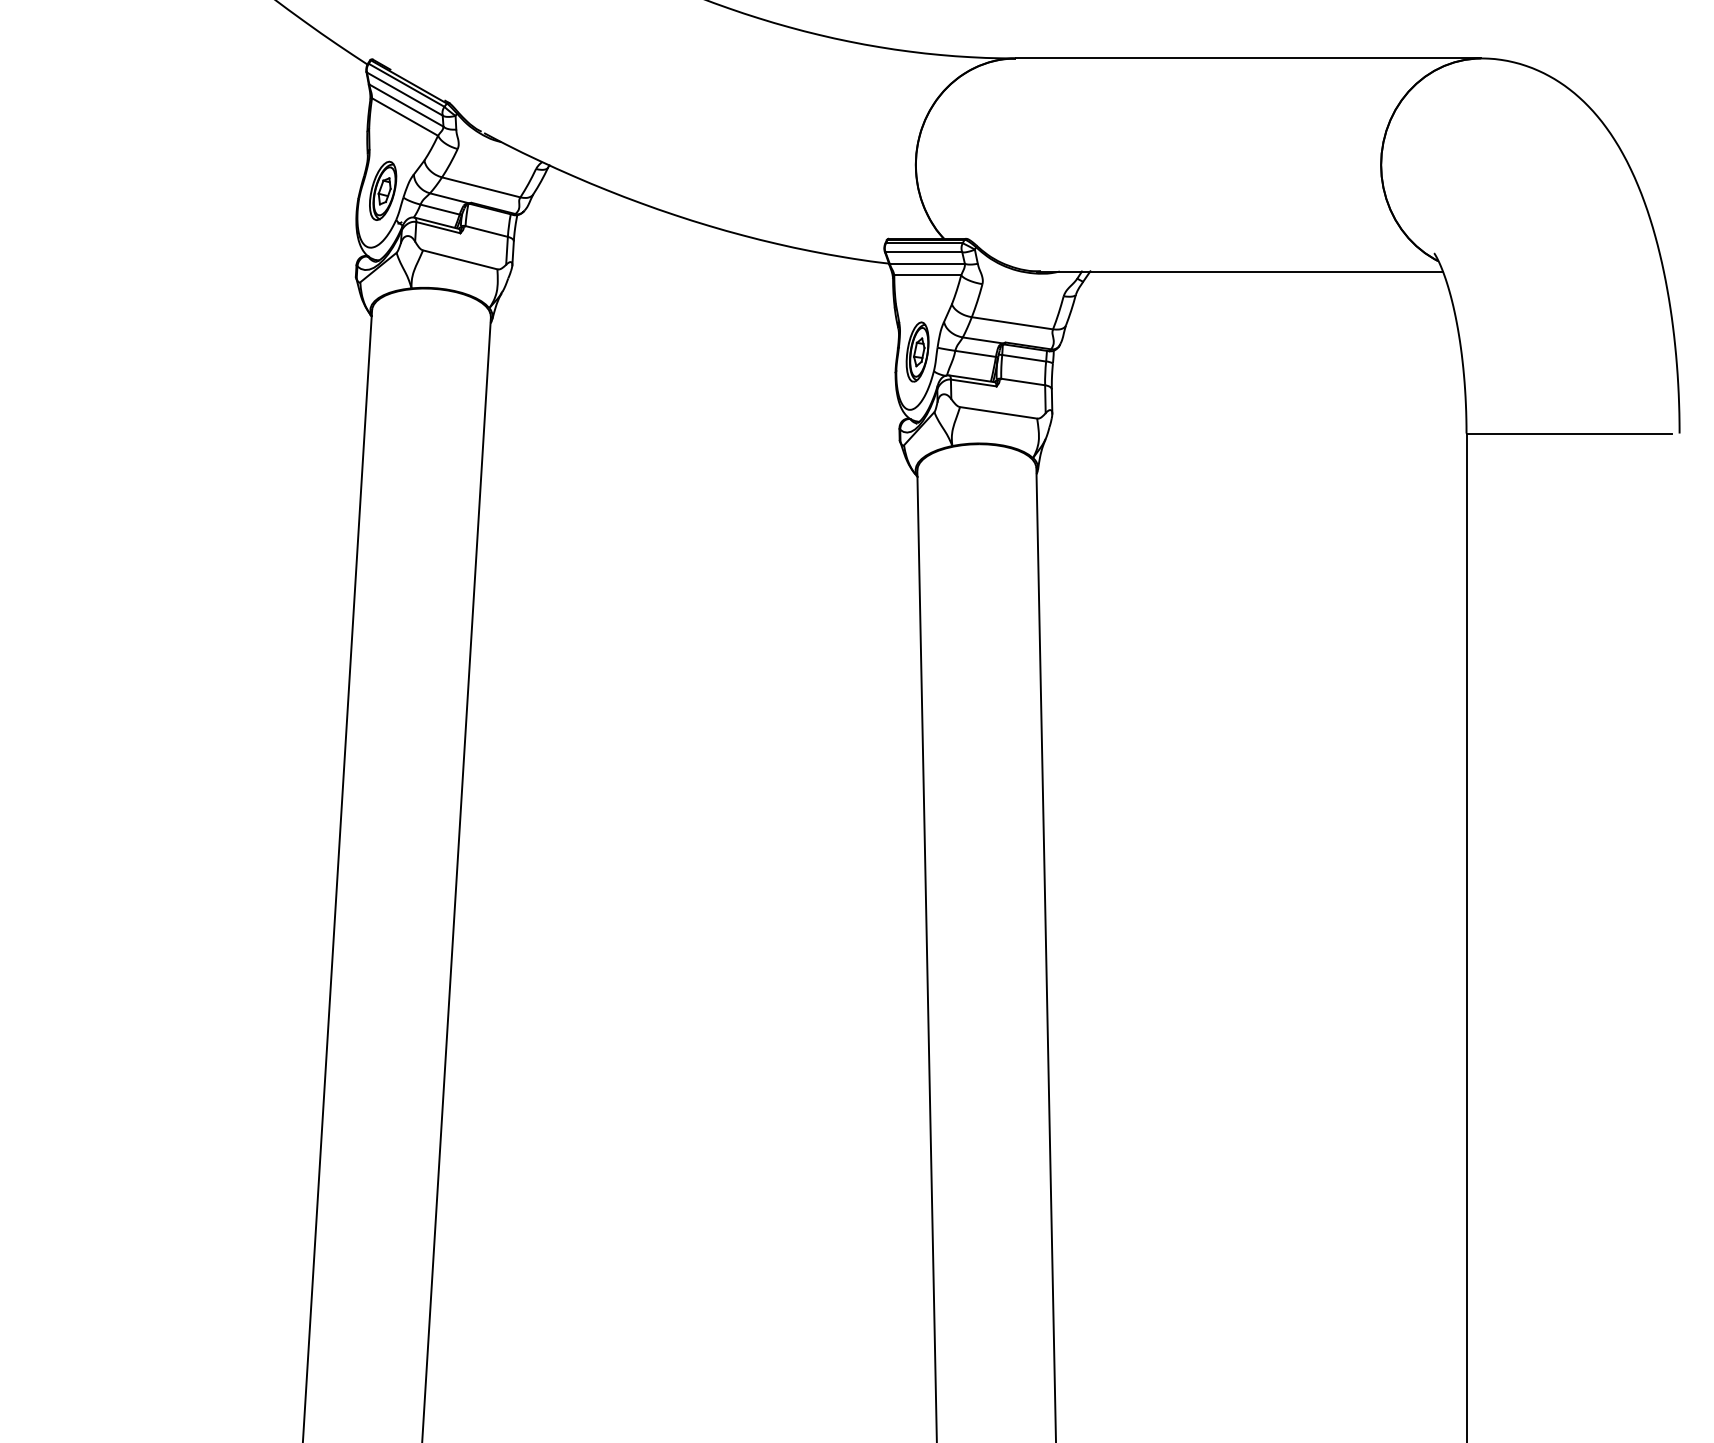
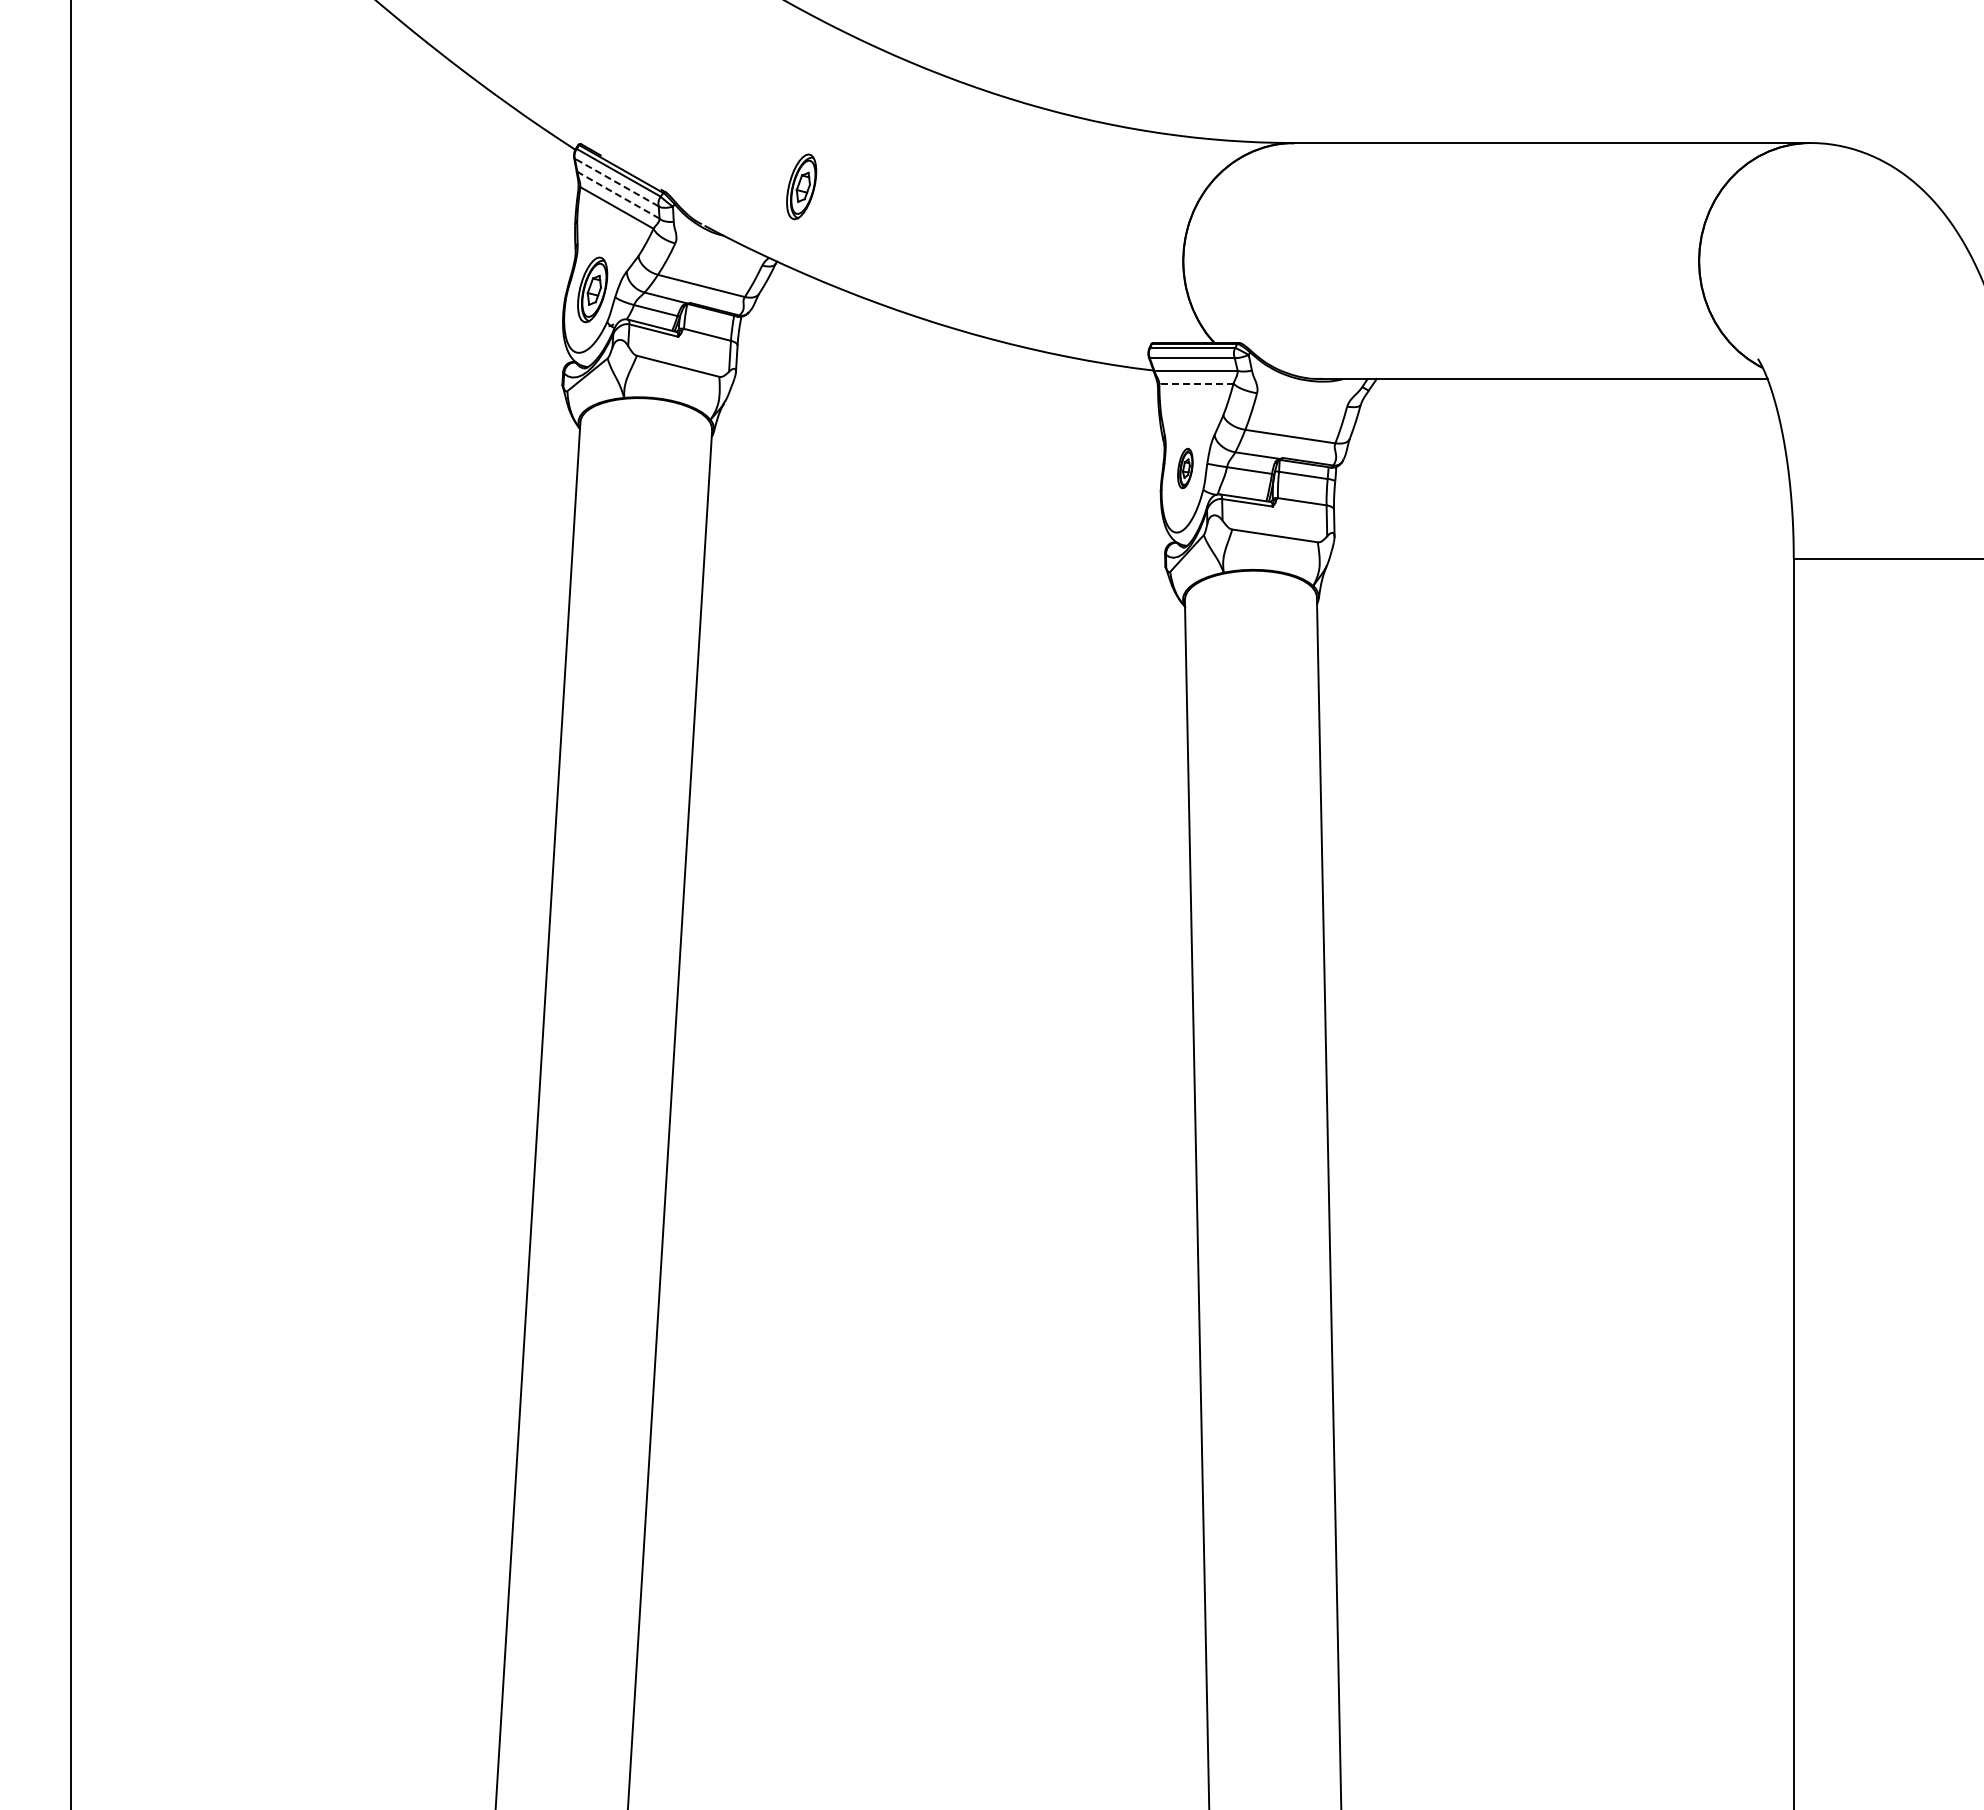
line: (404, 94) -> (616, 182), solid -> dashed
part: (571, 97) -> (801, 186), added
line: (406, 105) -> (618, 195), solid -> dashed
line: (926, 275) -> (1195, 383), solid -> dashed
part: (917, 352) -> (1185, 468), size x0.6

